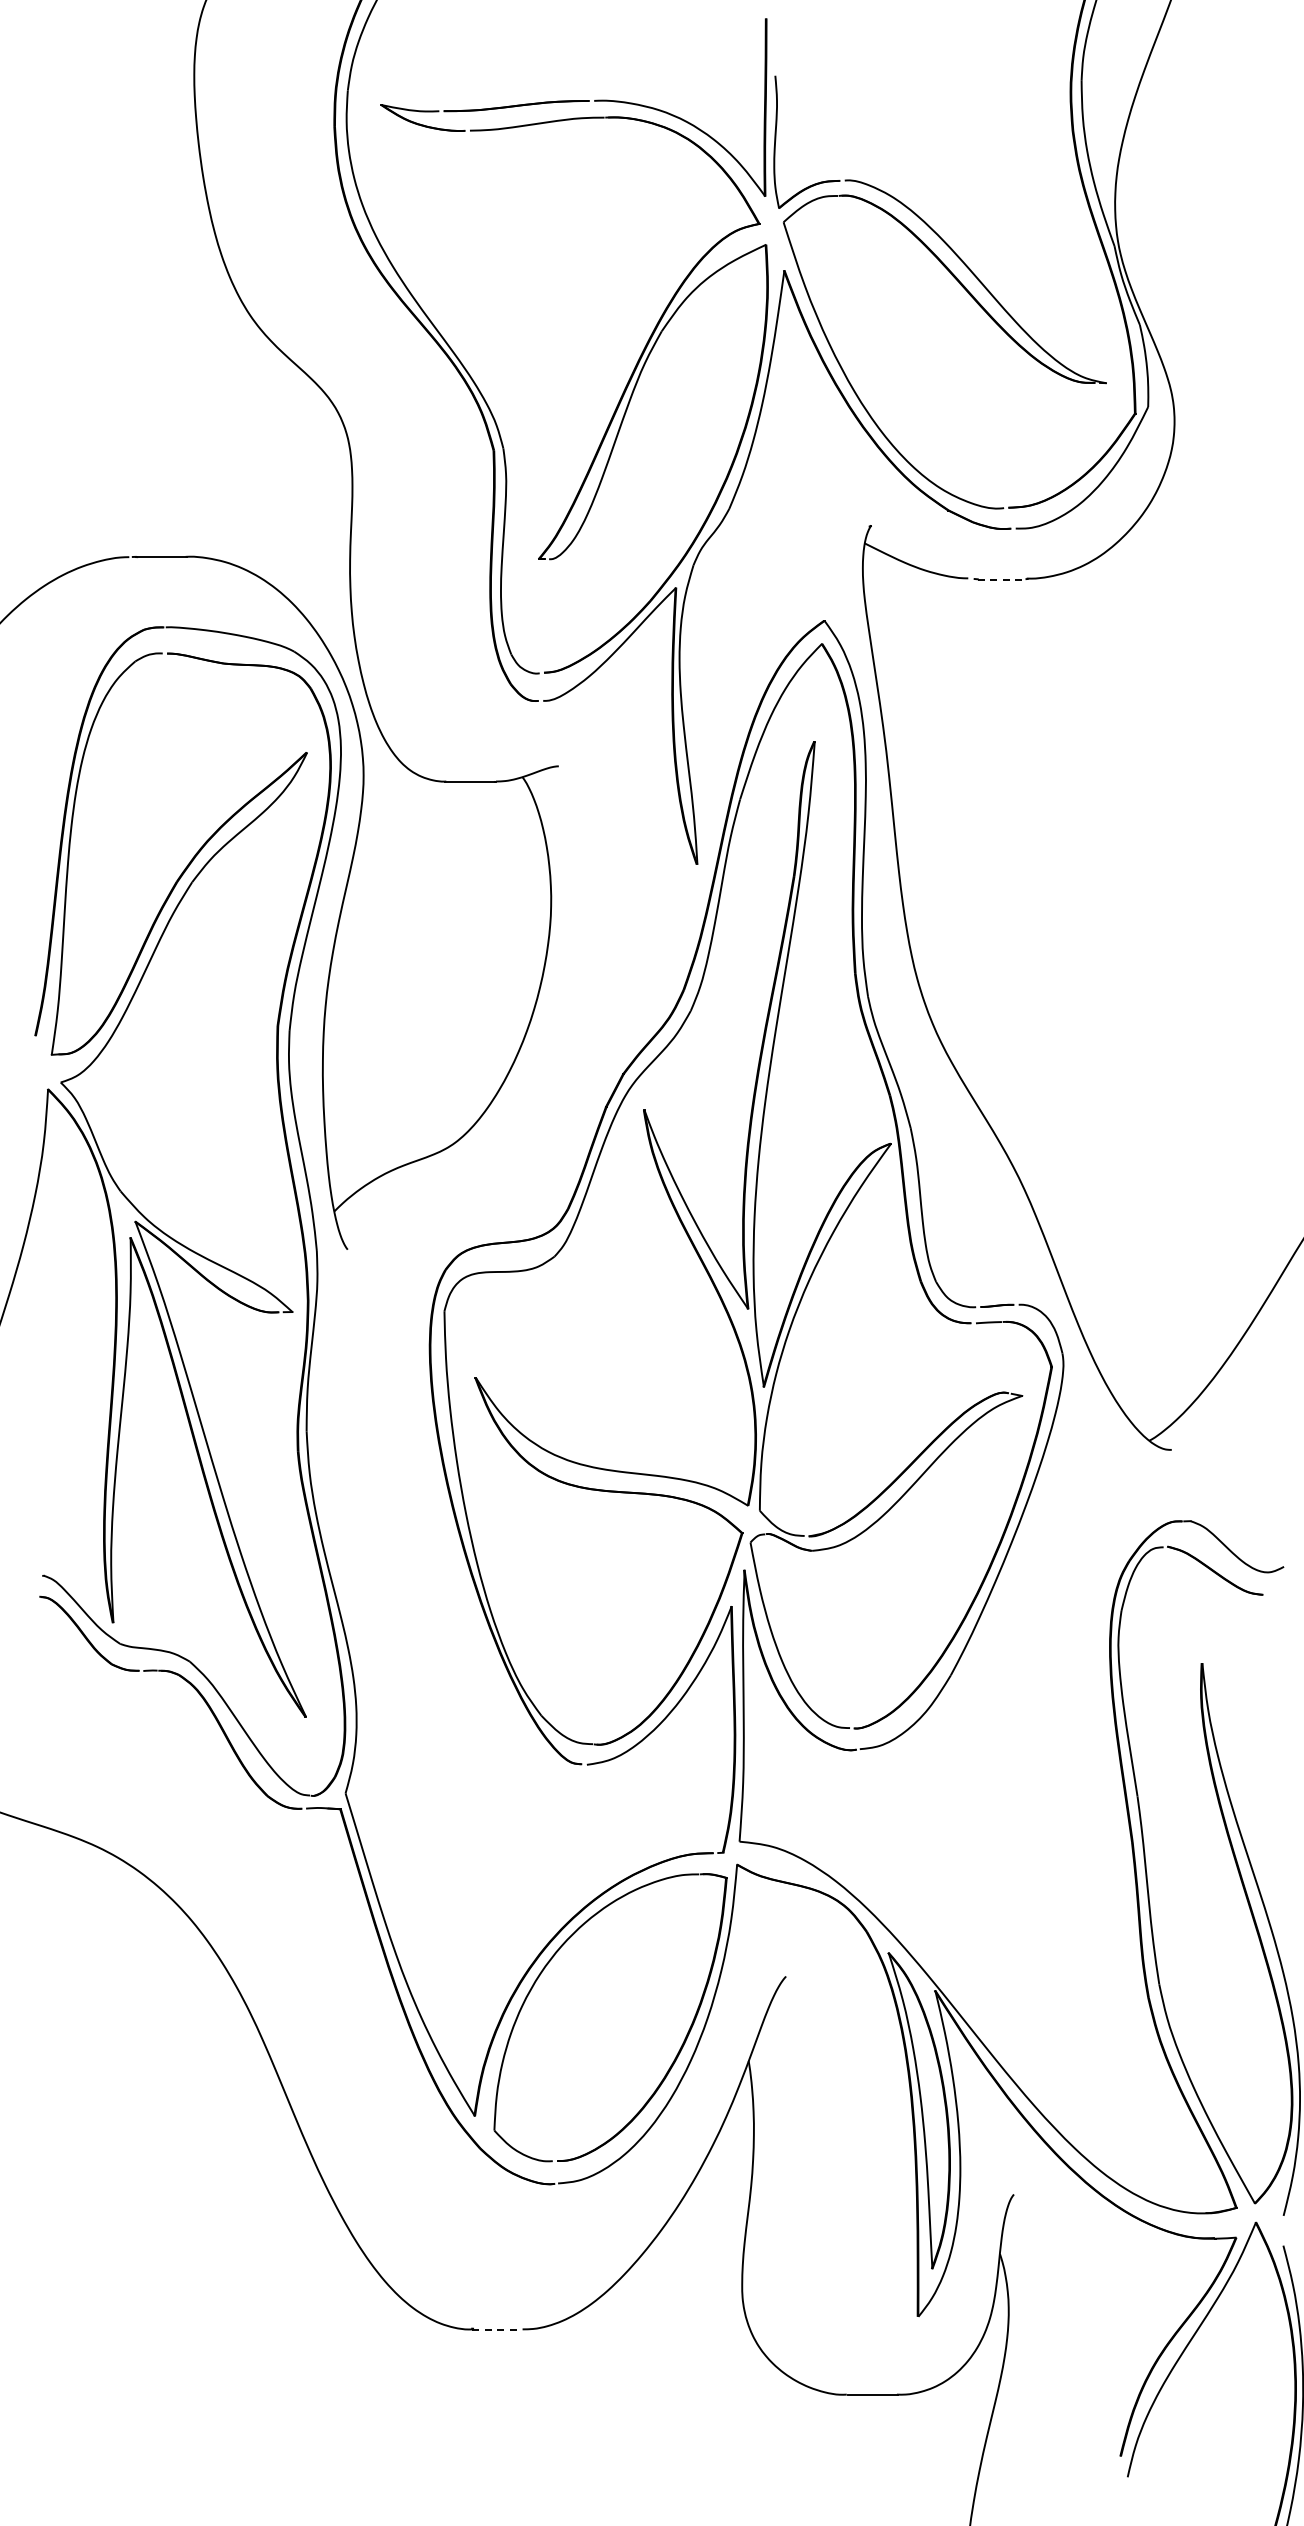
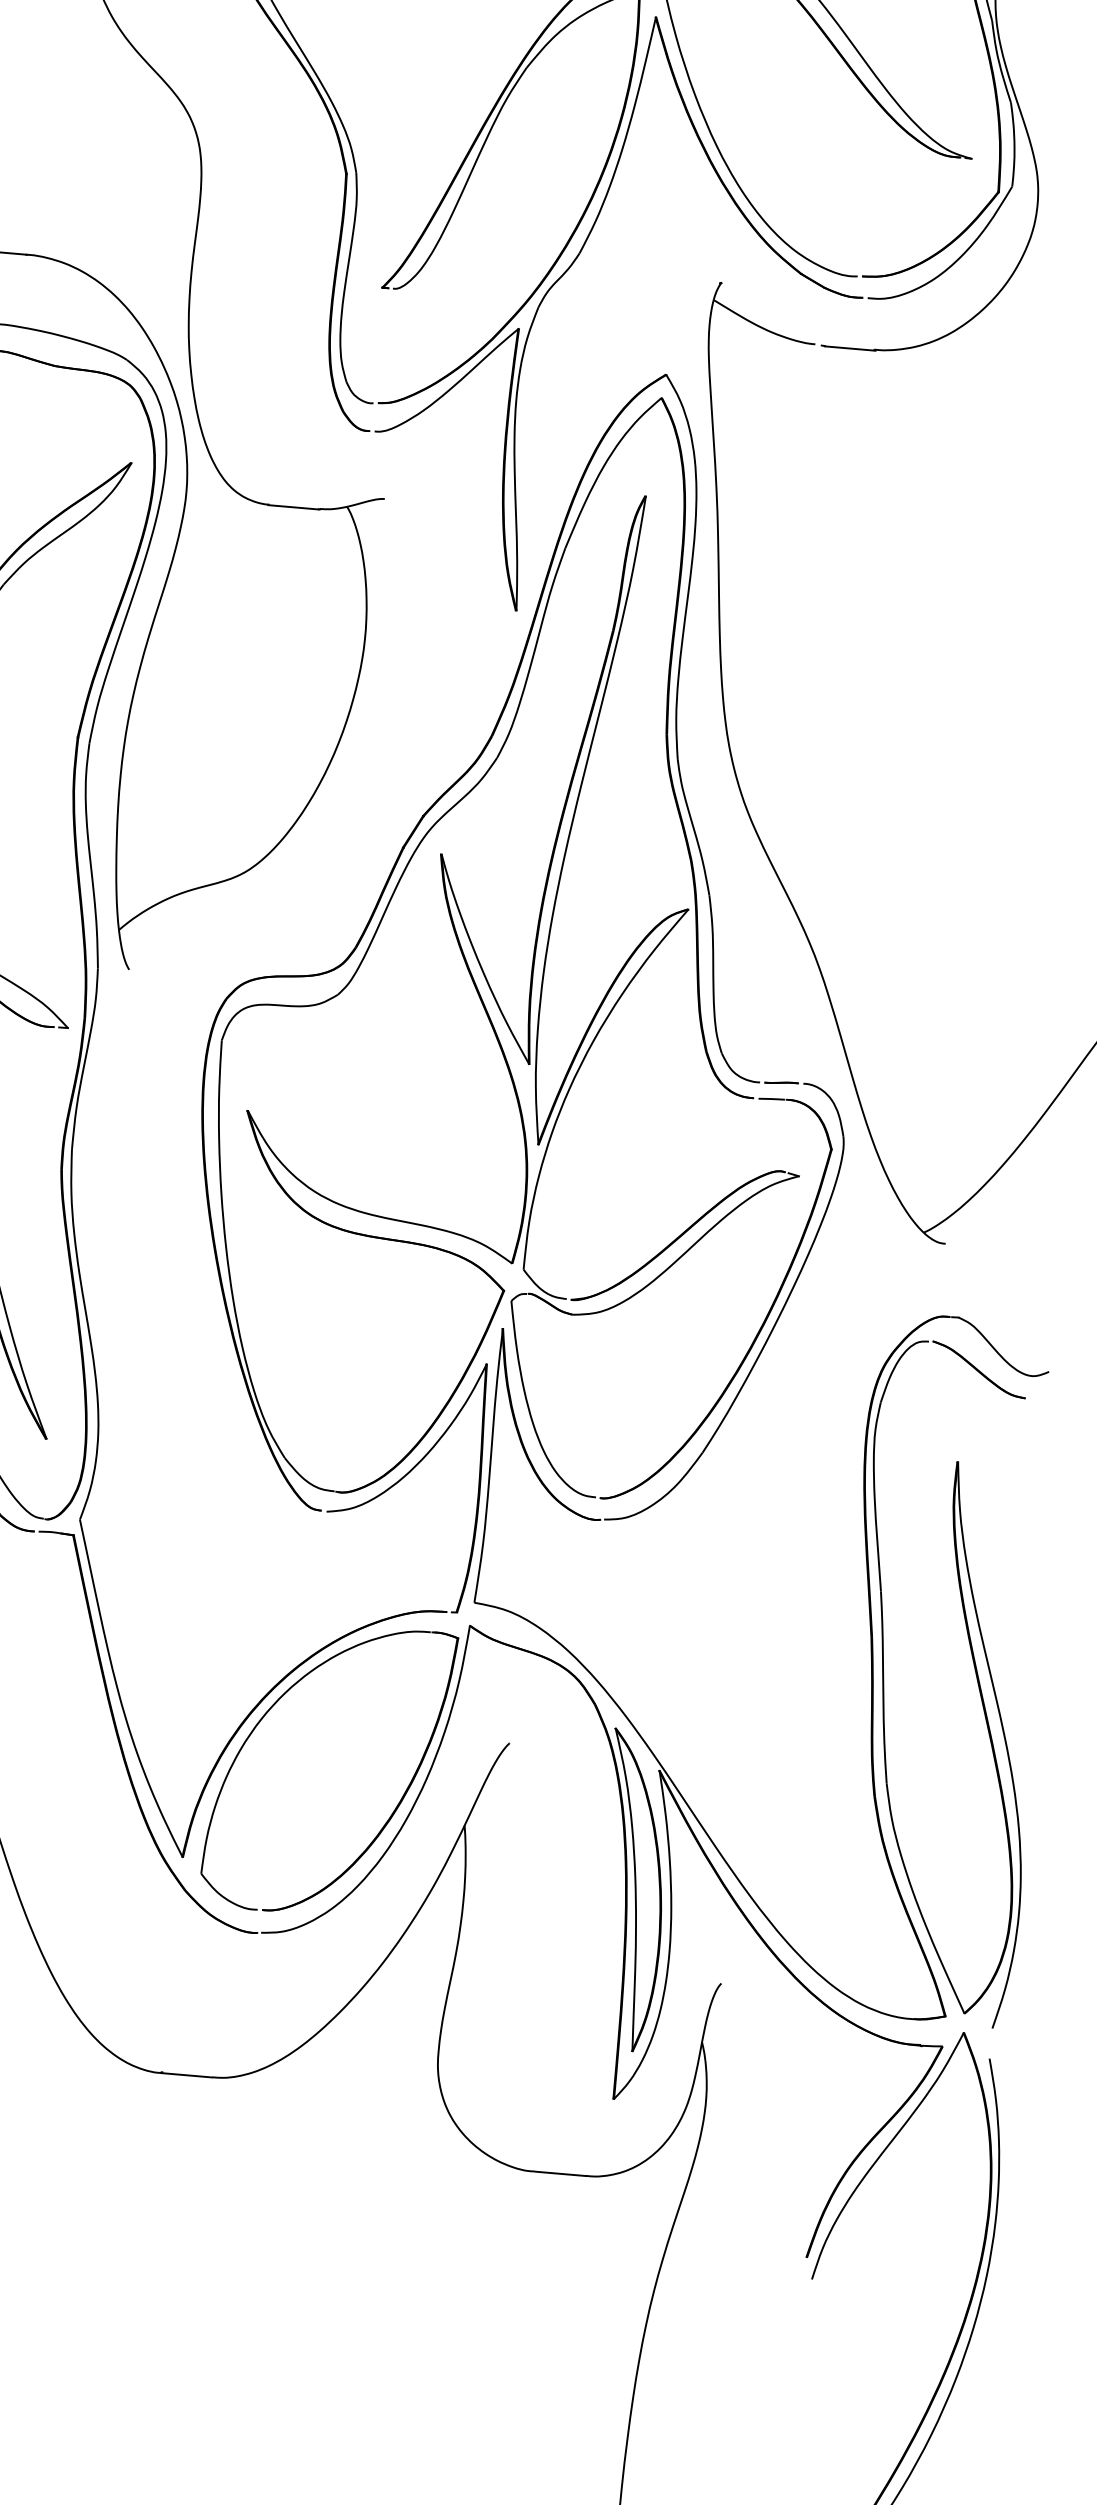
line: (1002, 579) -> (849, 348), dashed -> solid
line: (497, 2329) -> (187, 2075), dashed -> solid

